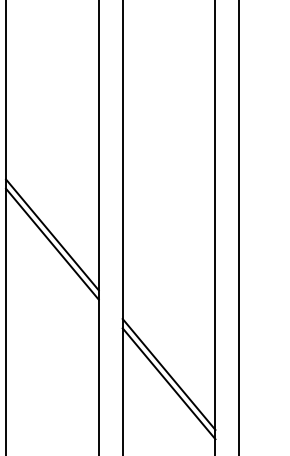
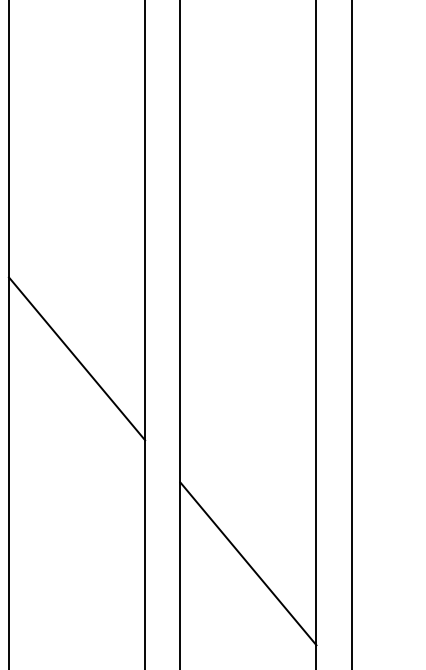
line: (52, 234) -> (77, 344), removed
line: (168, 374) -> (247, 550), removed

